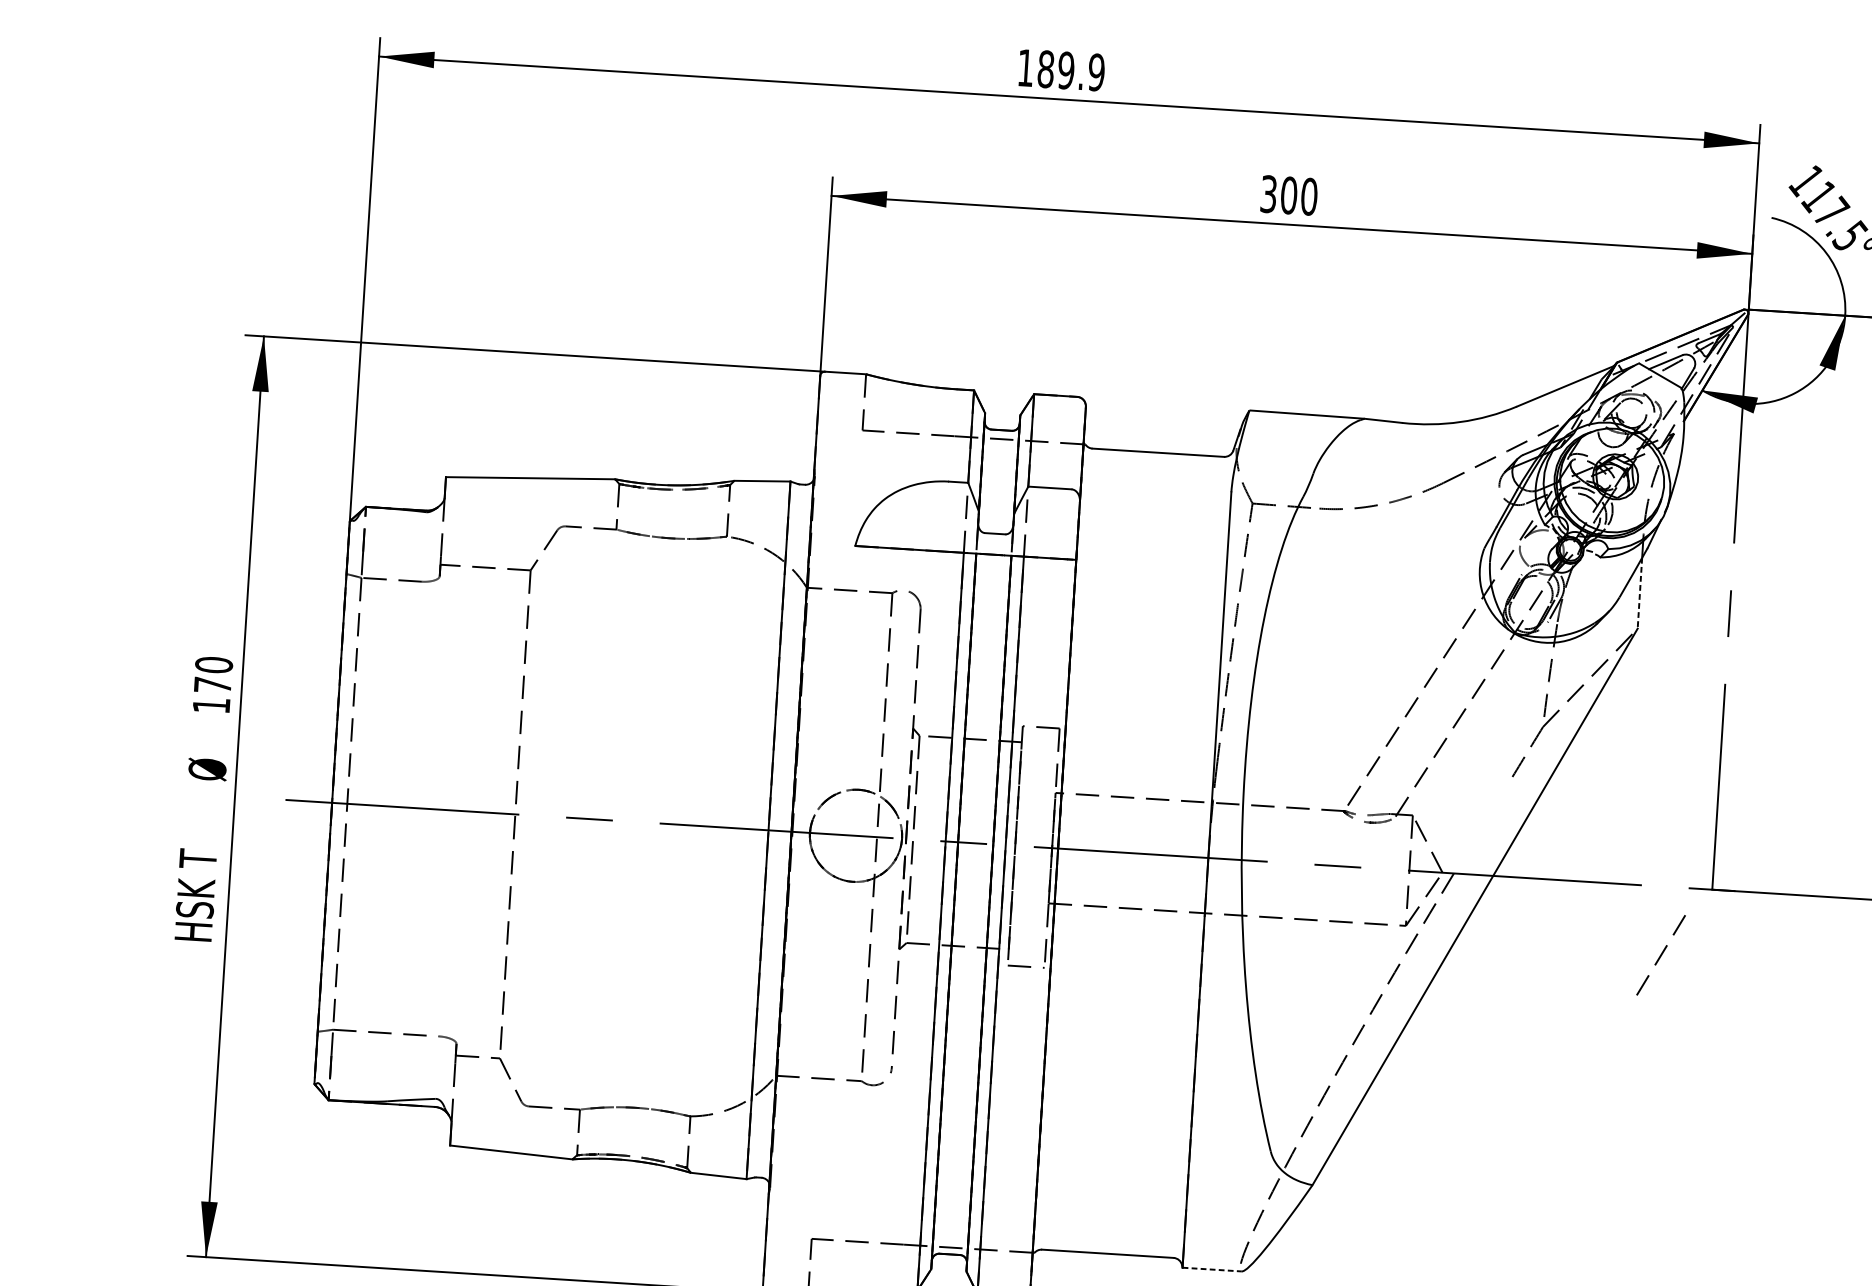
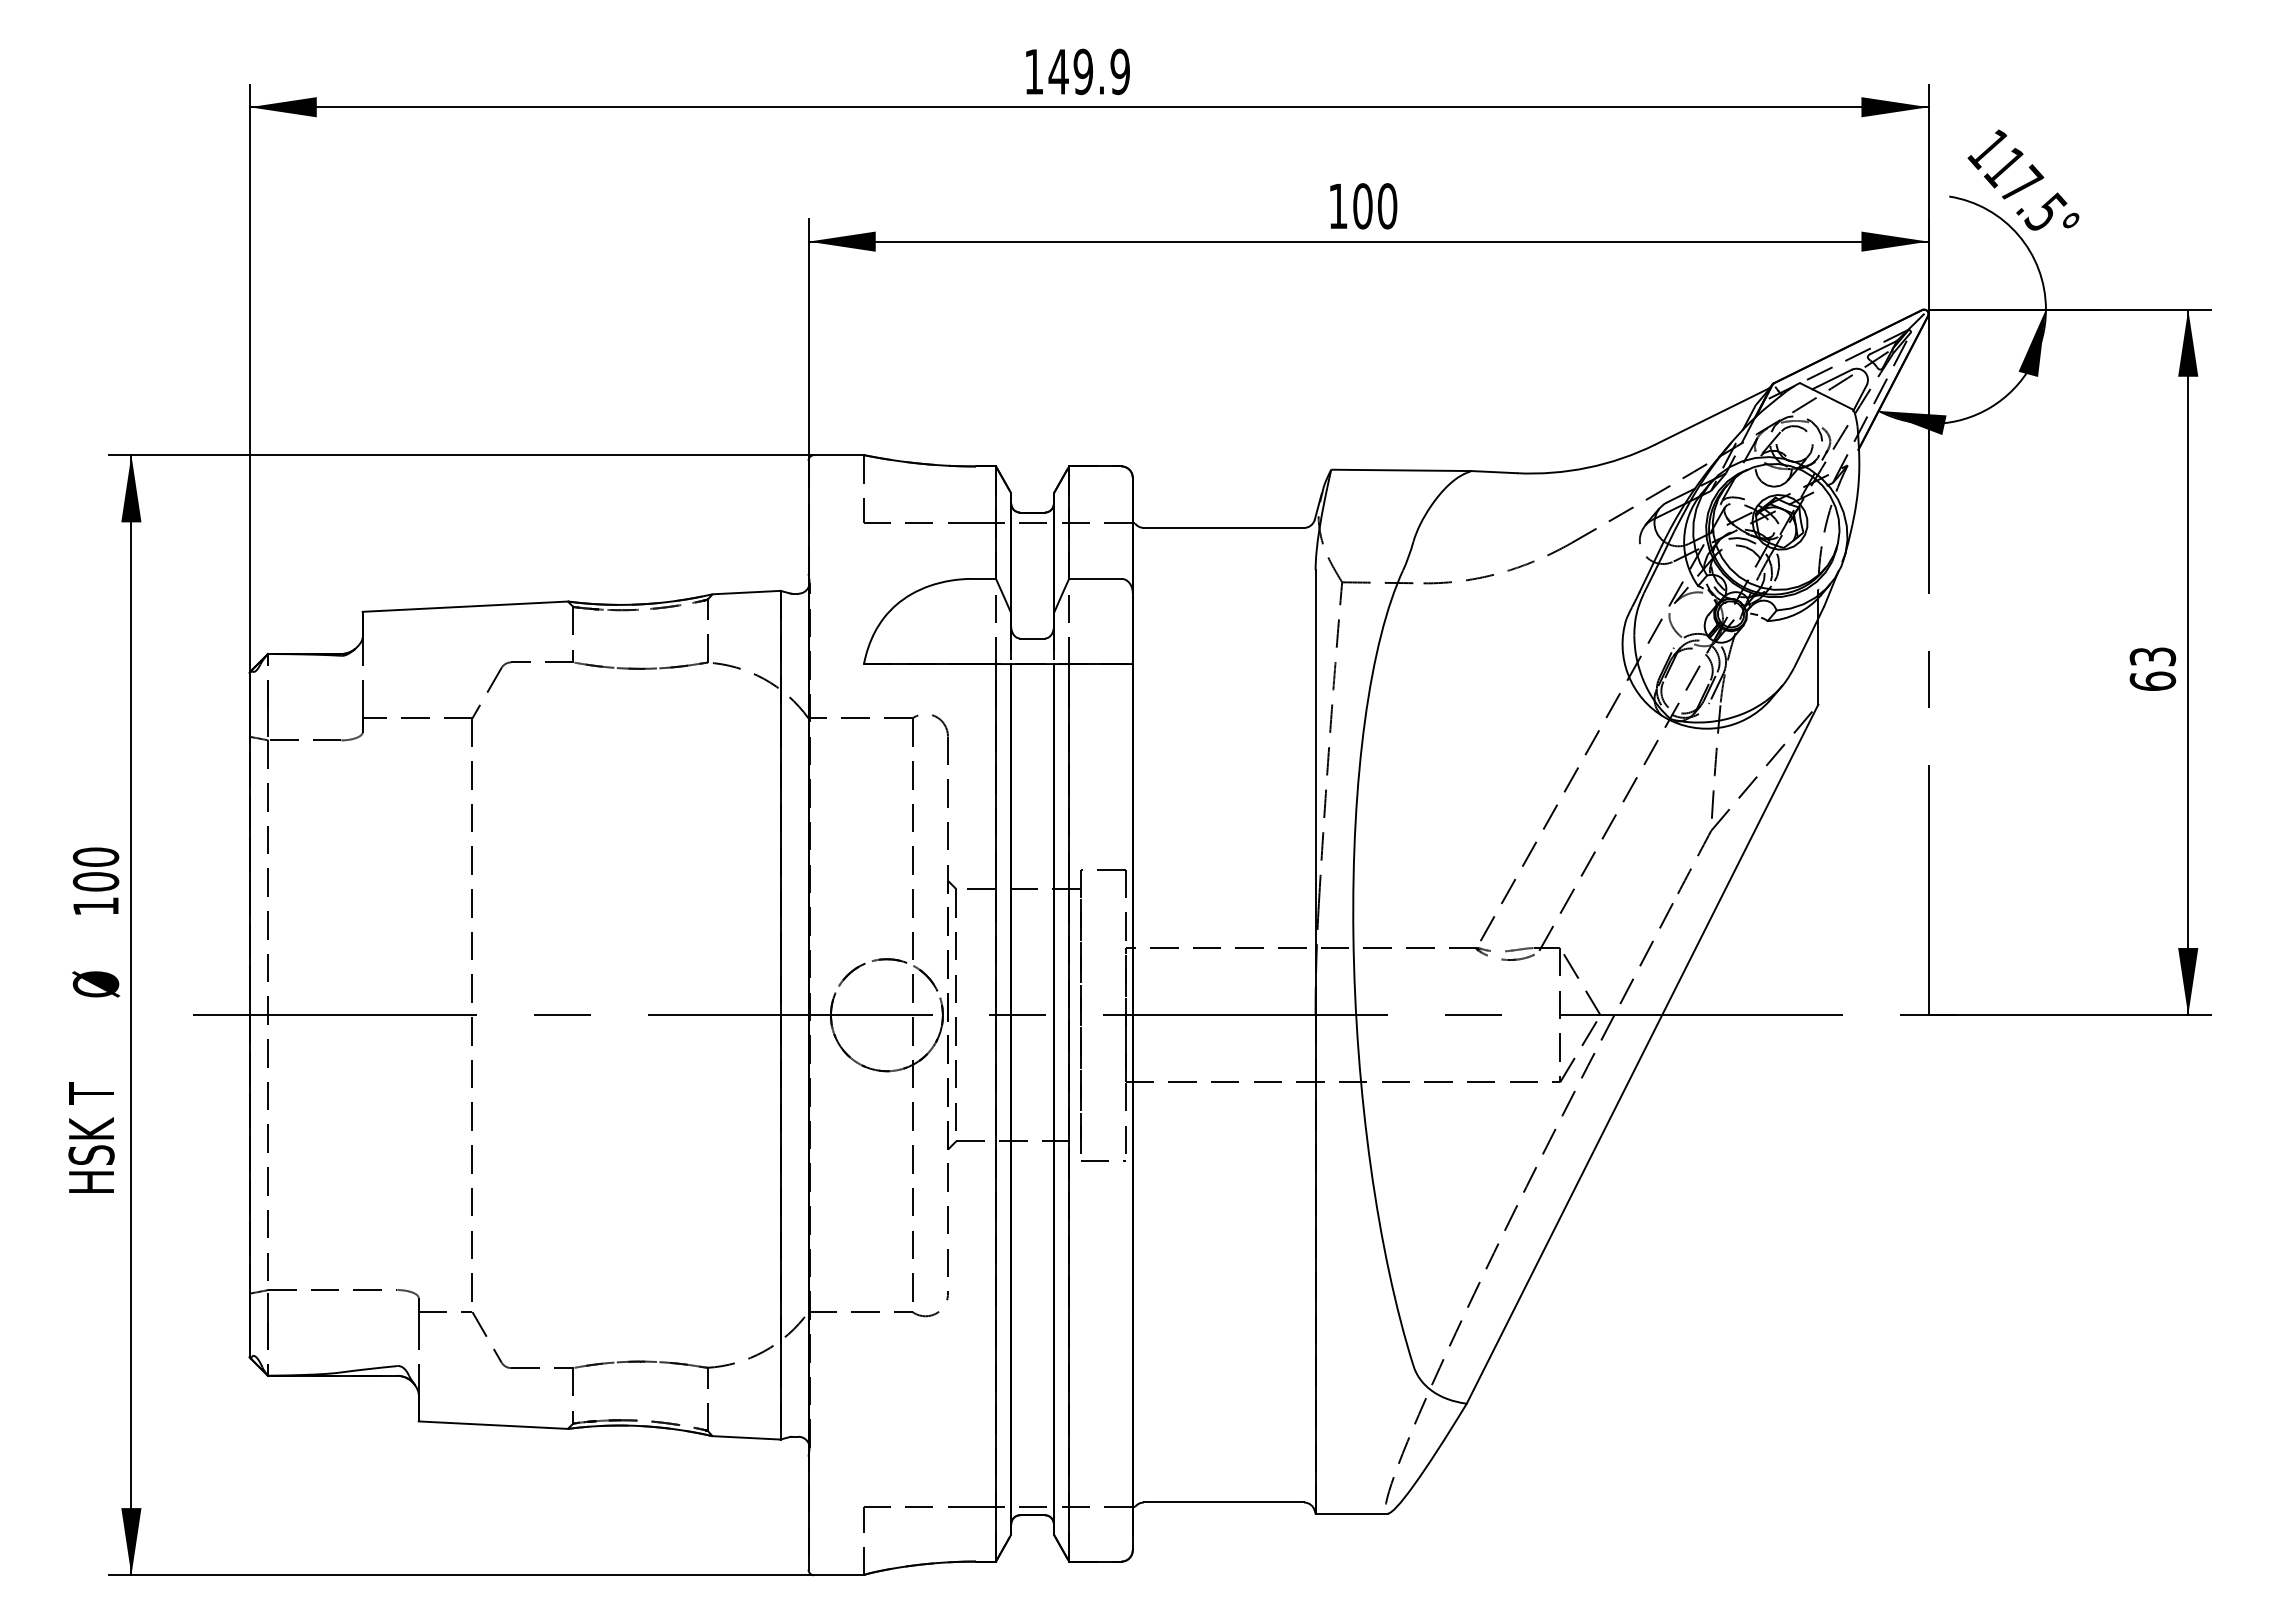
text: (1045, 68) -> (1058, 71), 189.9 -> 149.9
text: (1269, 194) -> (1338, 206), 300 -> 100
line: (1639, 594) -> (1818, 662), dashed -> solid
text: (212, 684) -> (95, 881), 170 -> 100
line: (1661, 955) -> (1646, 953), moved
line: (1212, 1269) -> (1352, 1513), dashed -> solid

